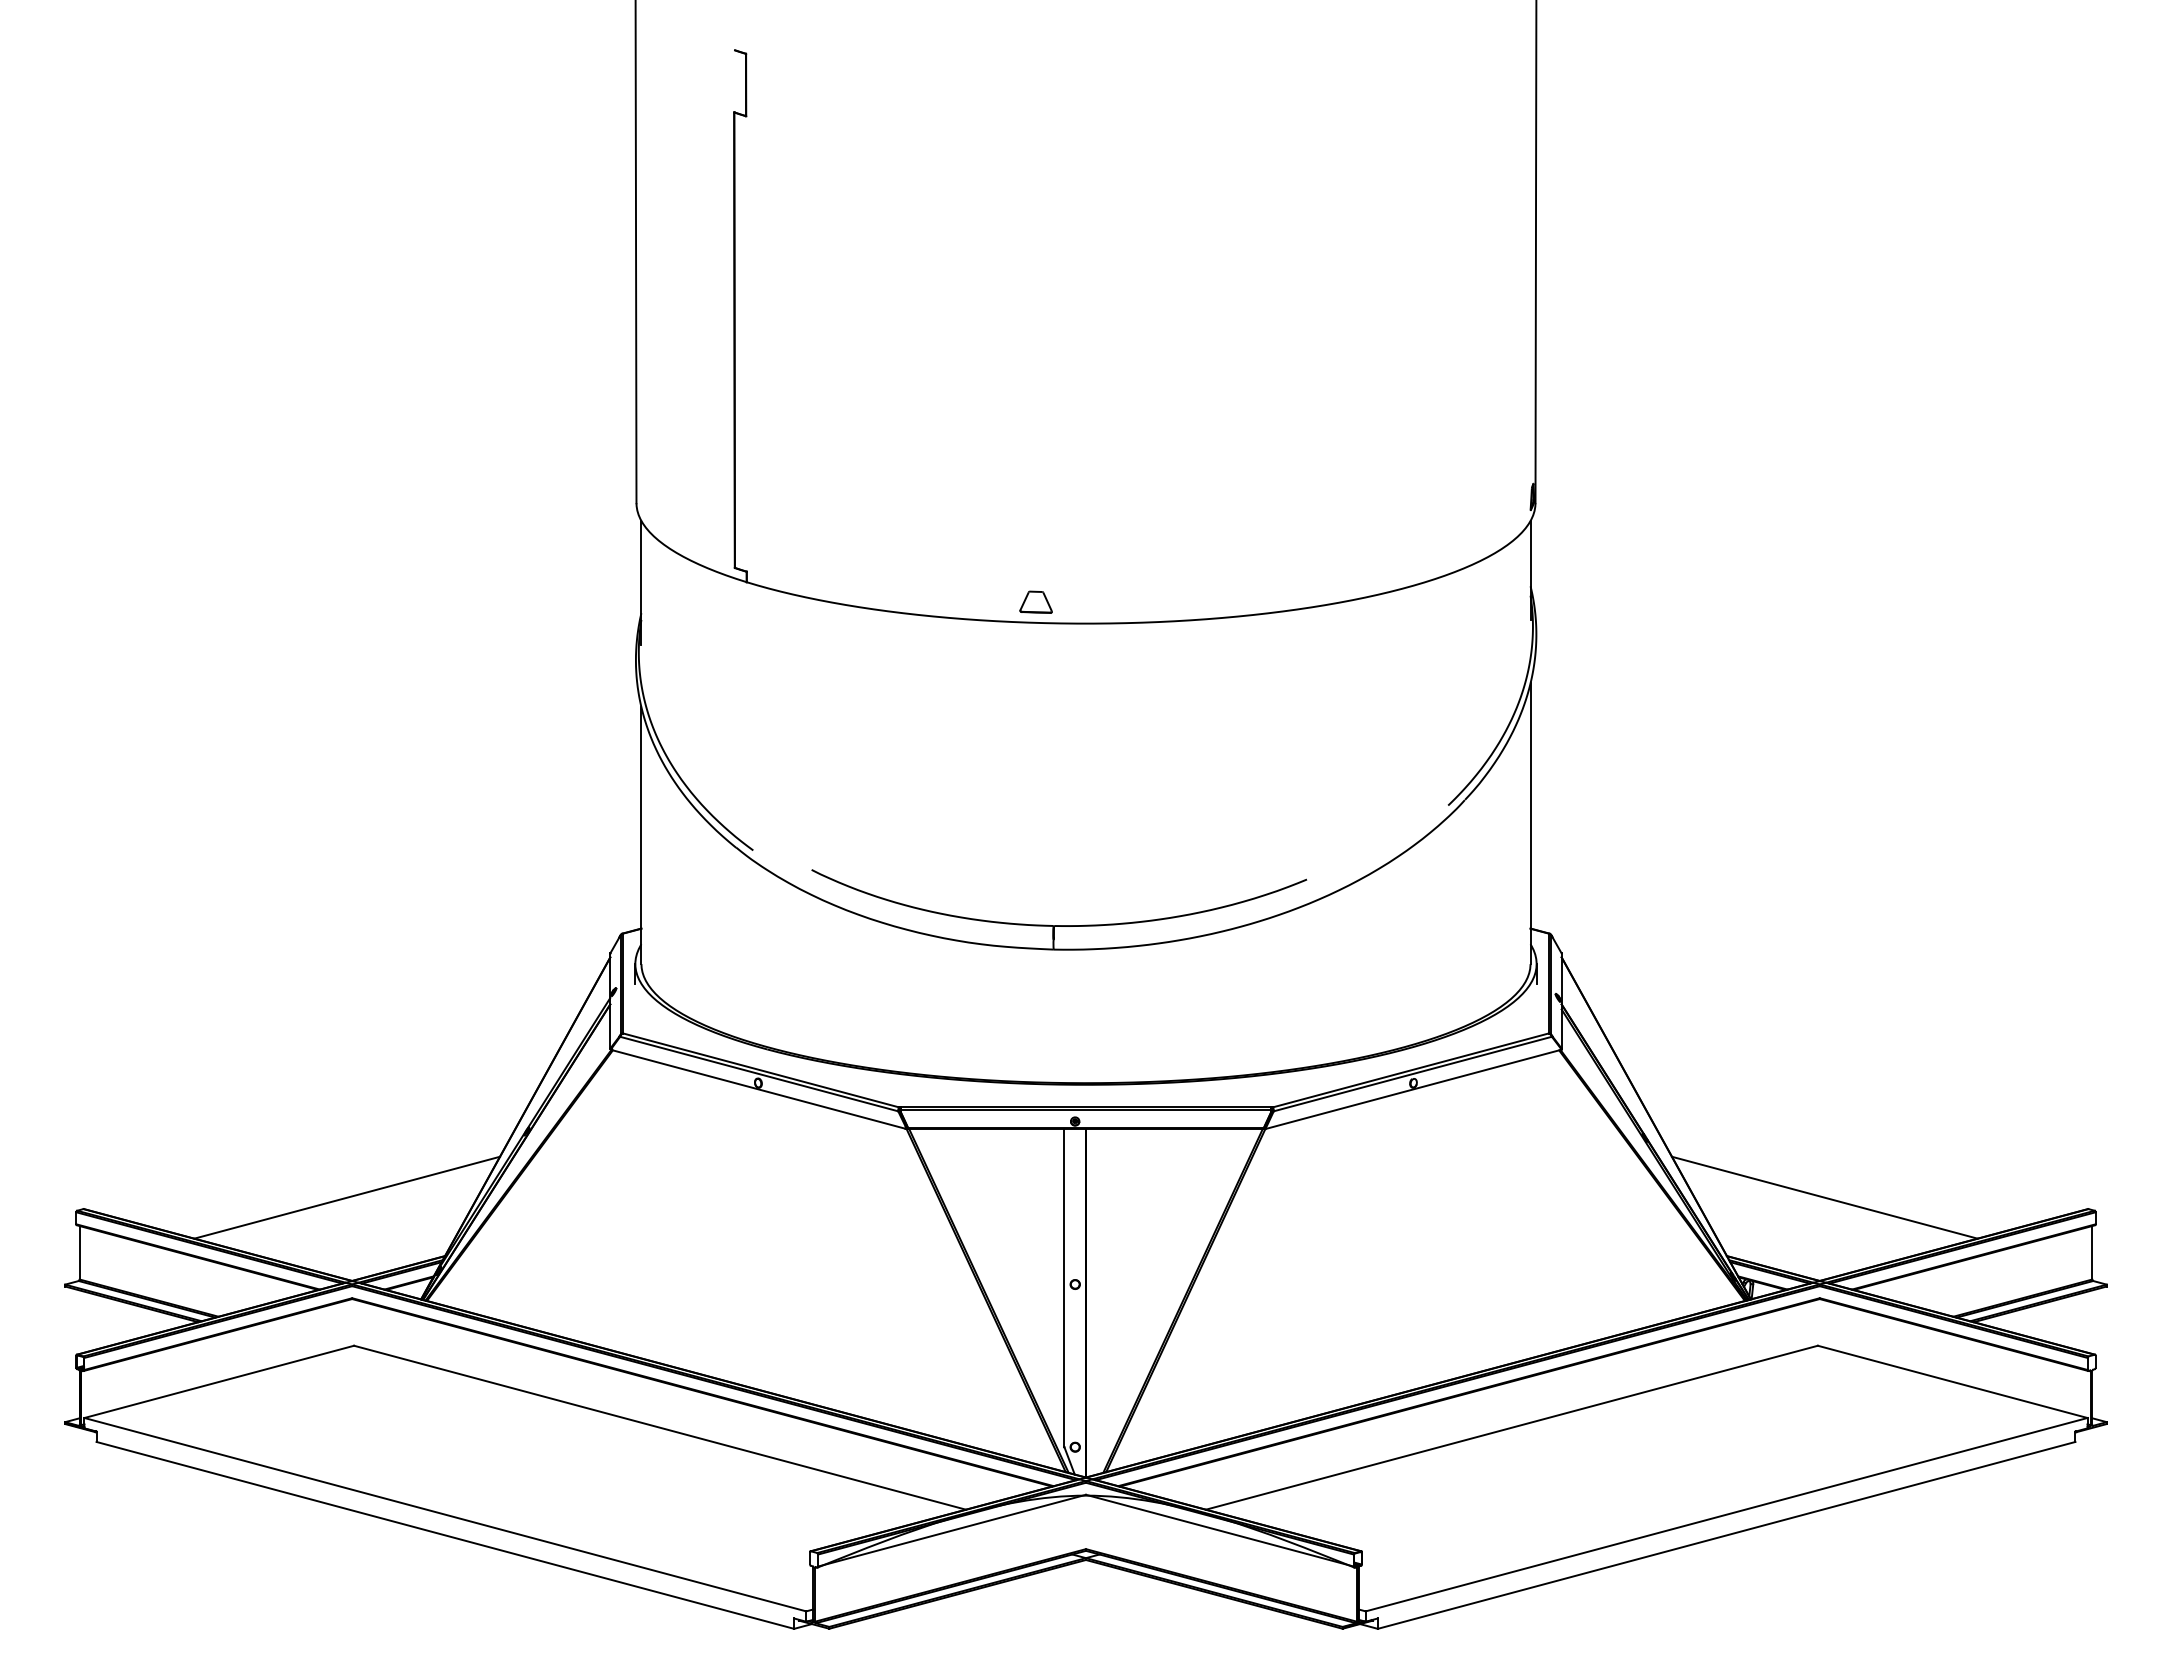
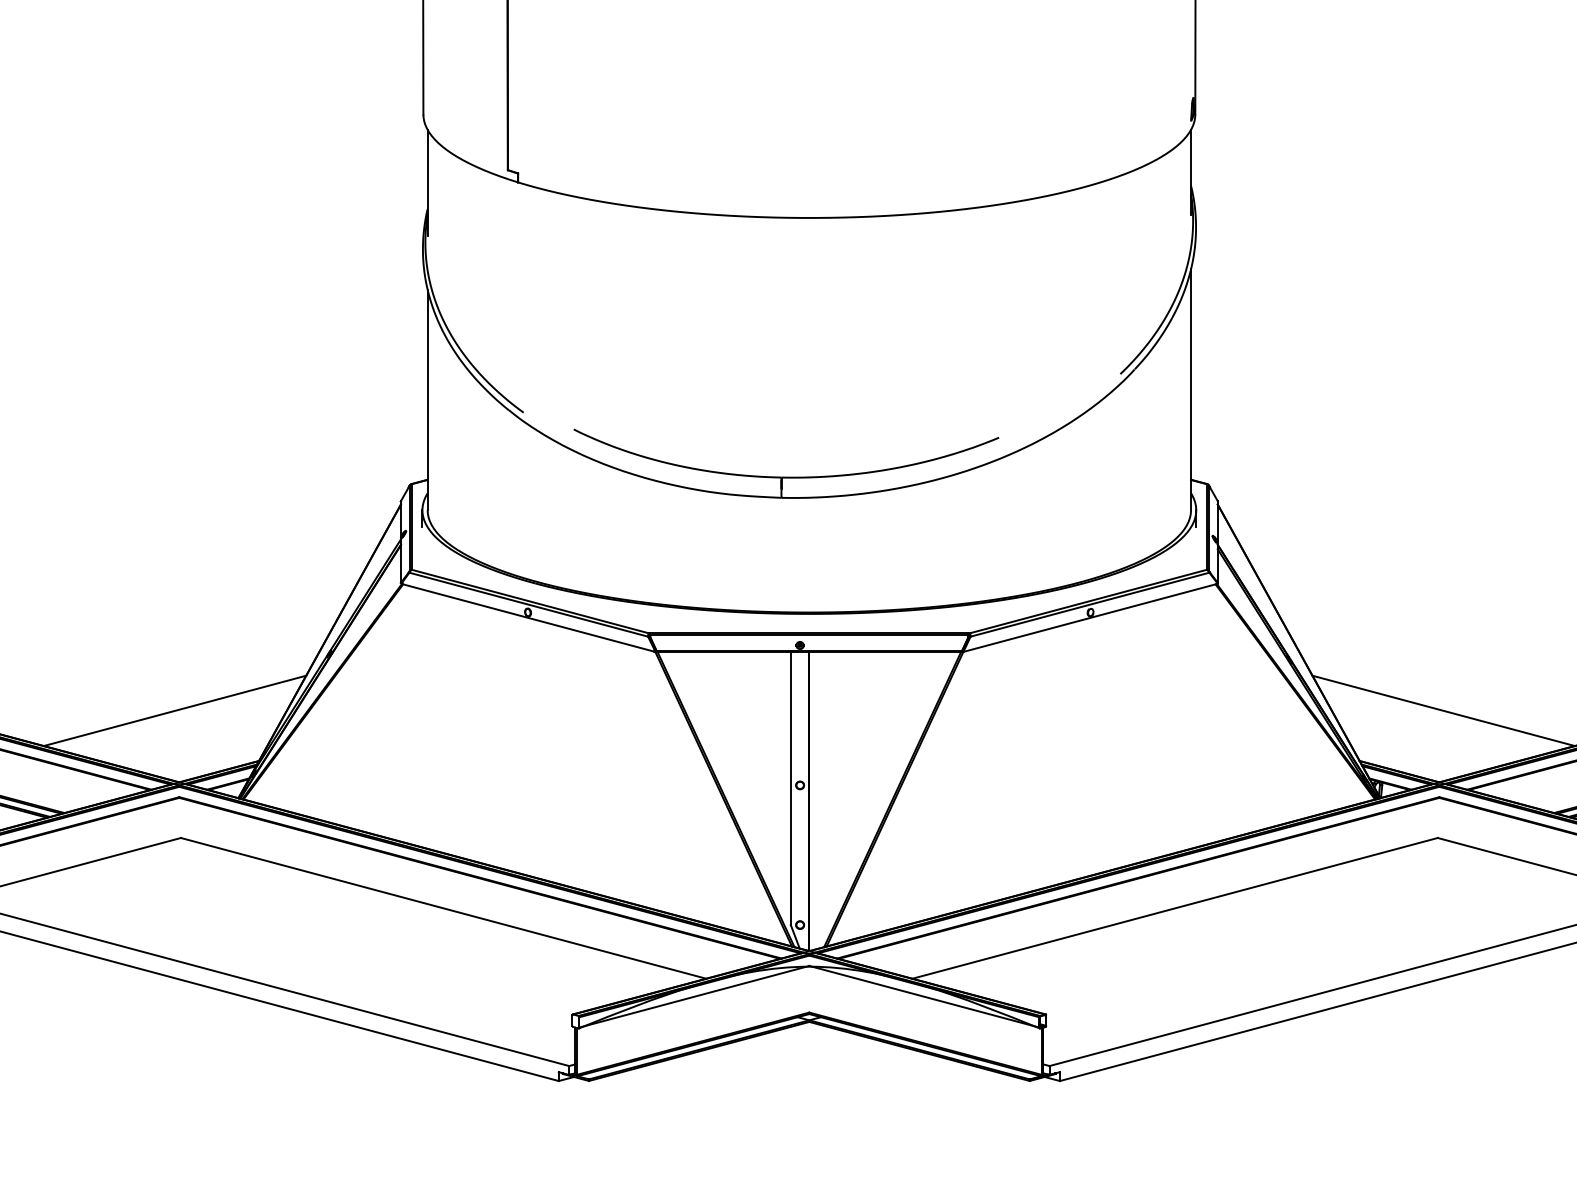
part: (1035, 601) -> (766, 198), removed

